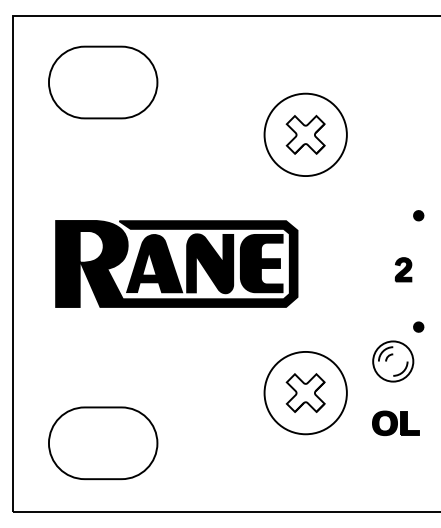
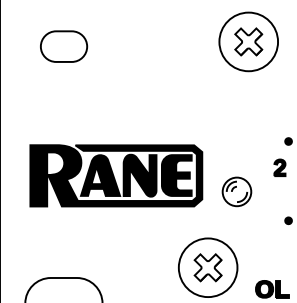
part: (103, 82) -> (64, 46), size x0.6
part: (305, 134) -> (248, 41), moved
part: (403, 269) -> (279, 167), moved
part: (393, 361) -> (237, 191), moved

